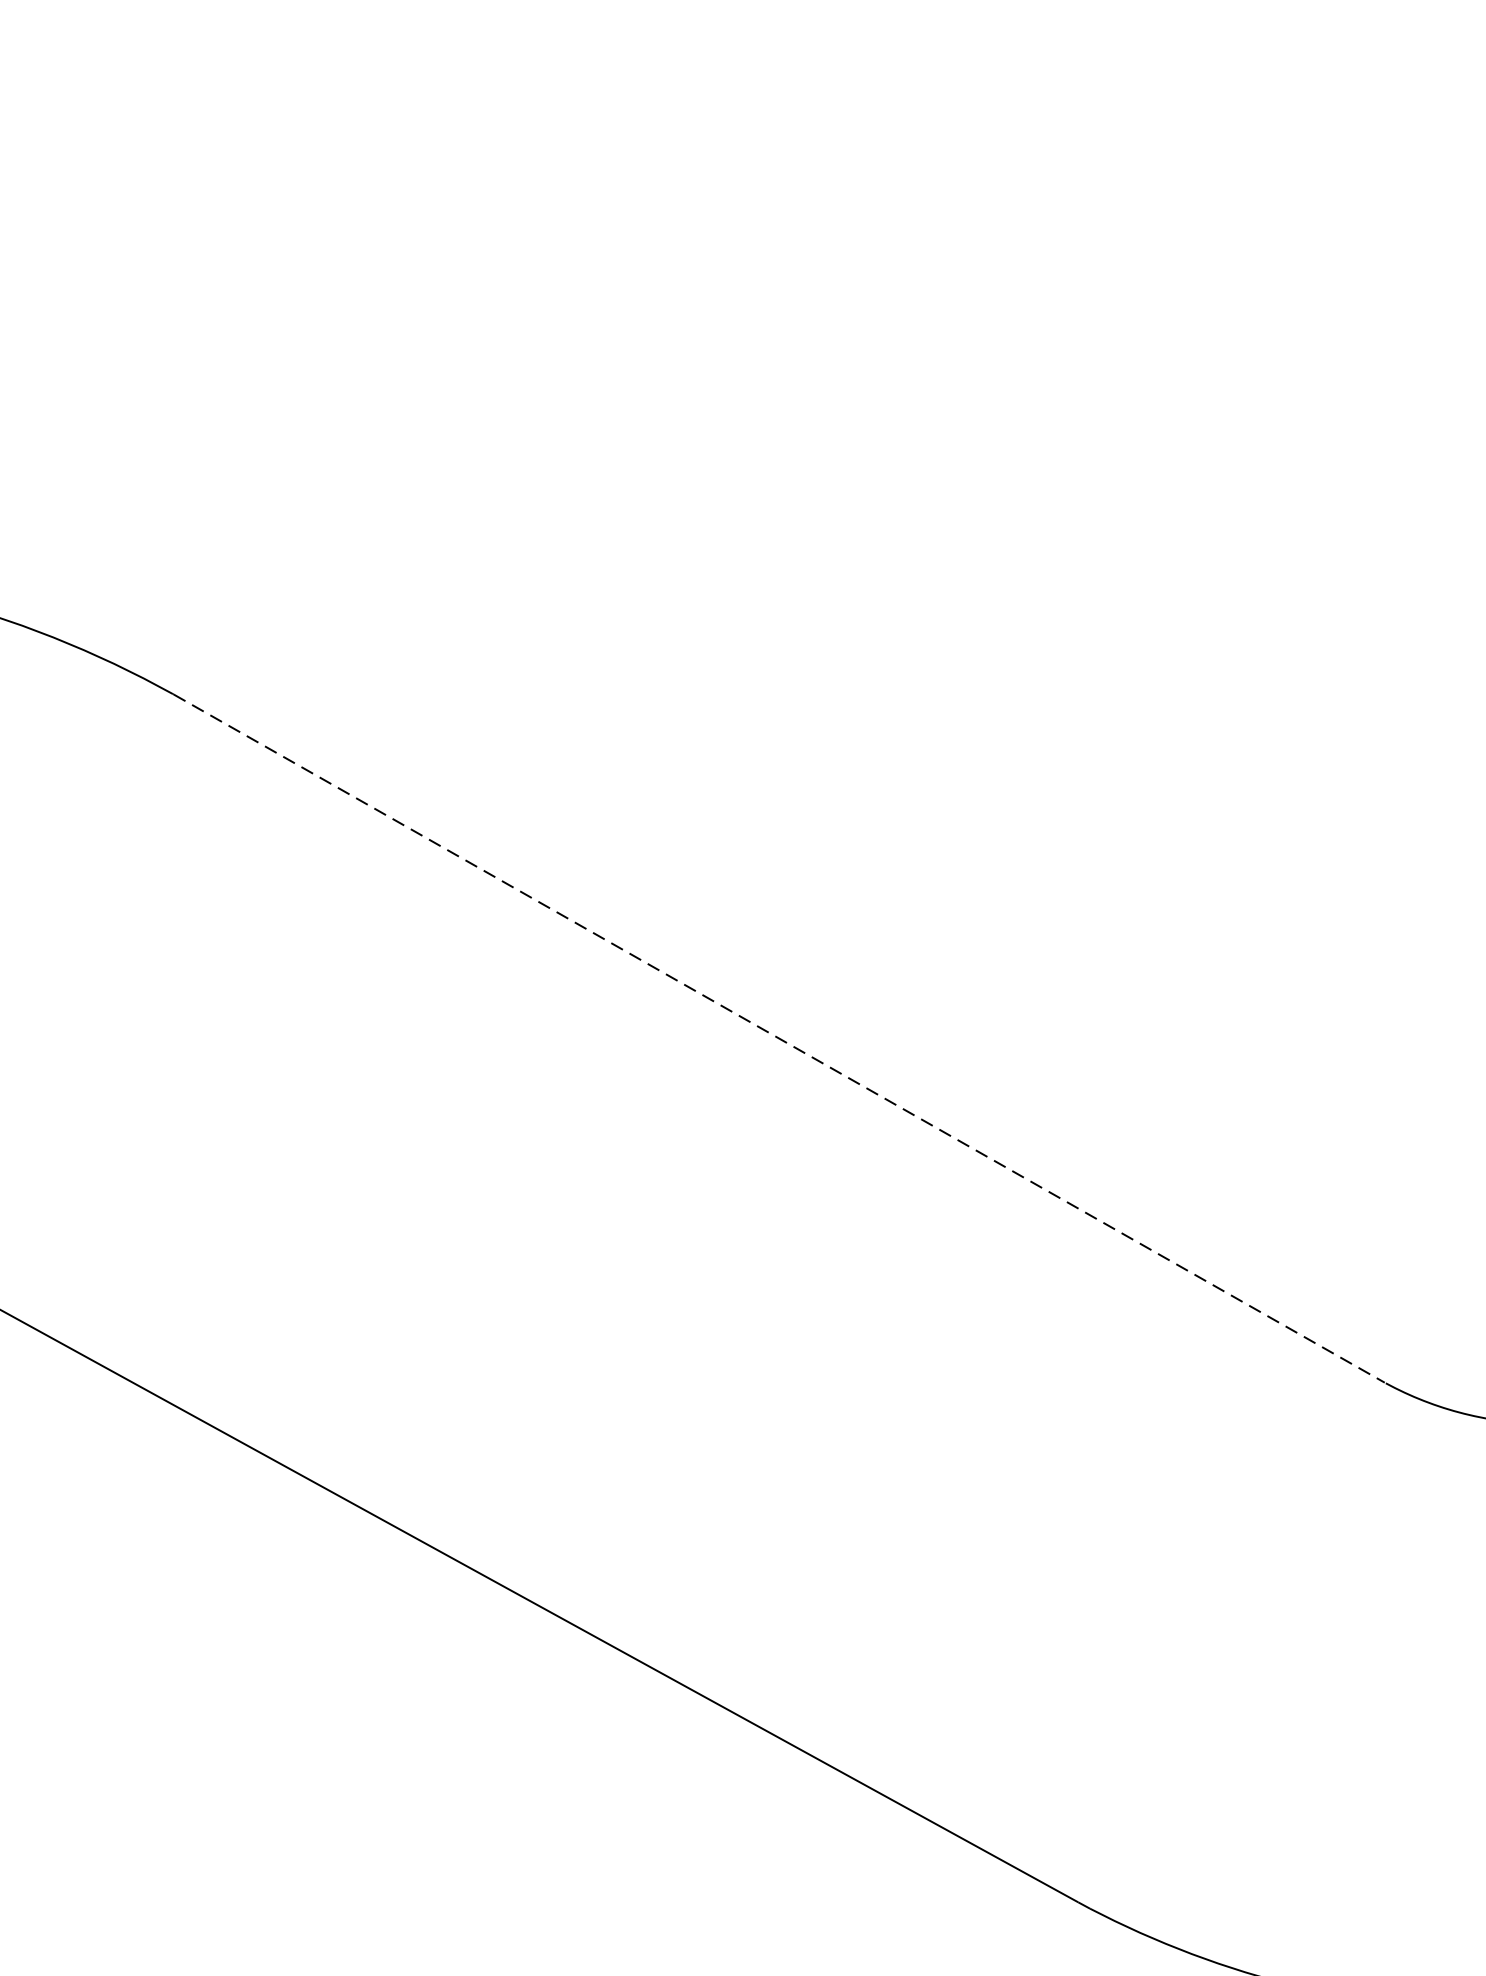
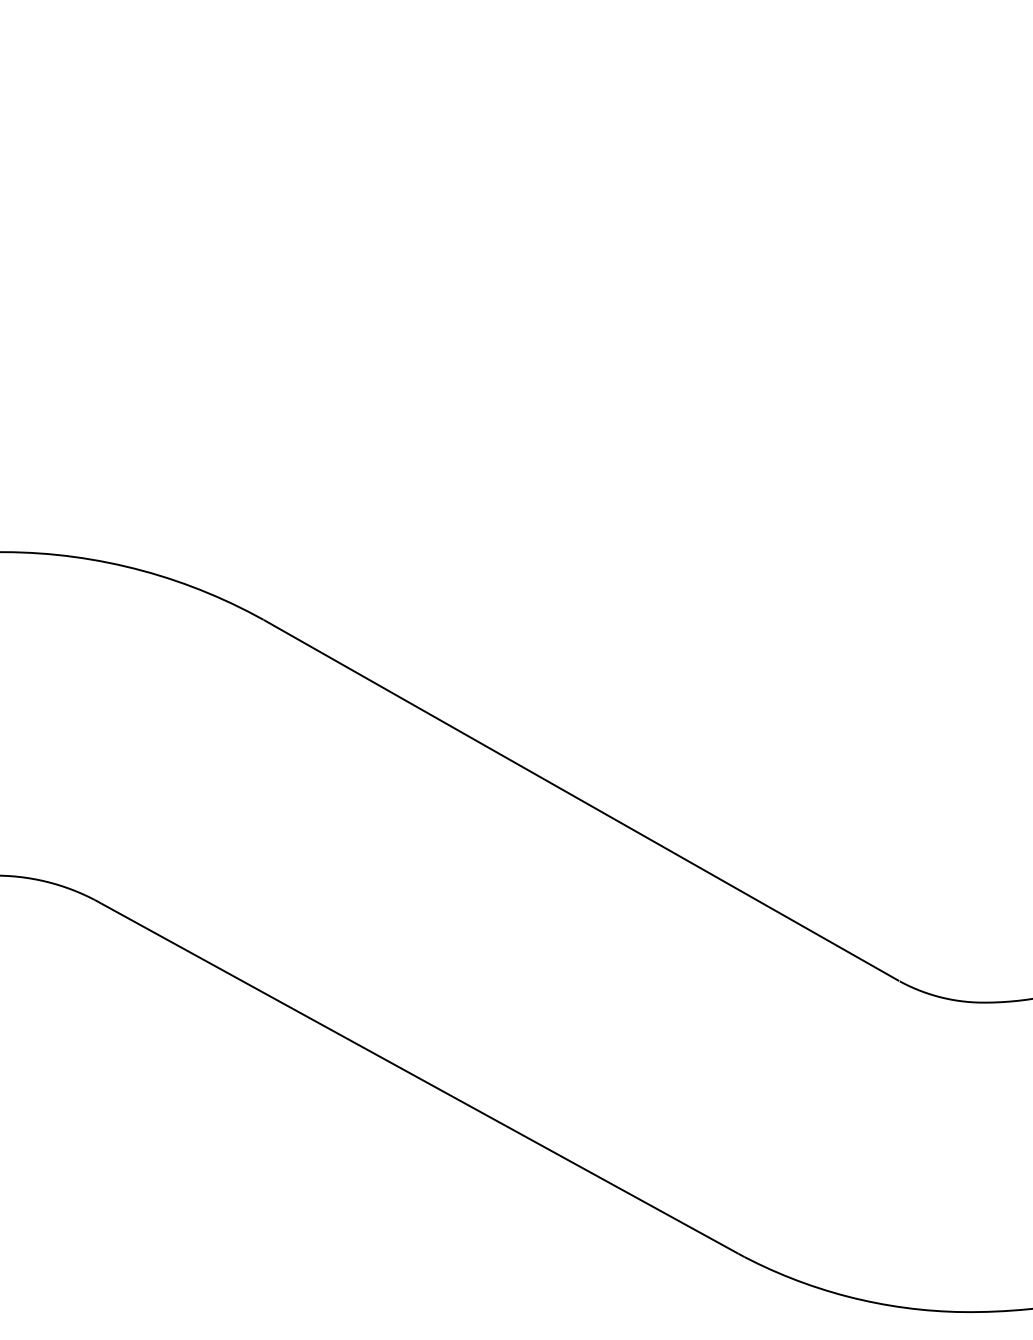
line: (779, 1038) -> (581, 800), dashed -> solid

